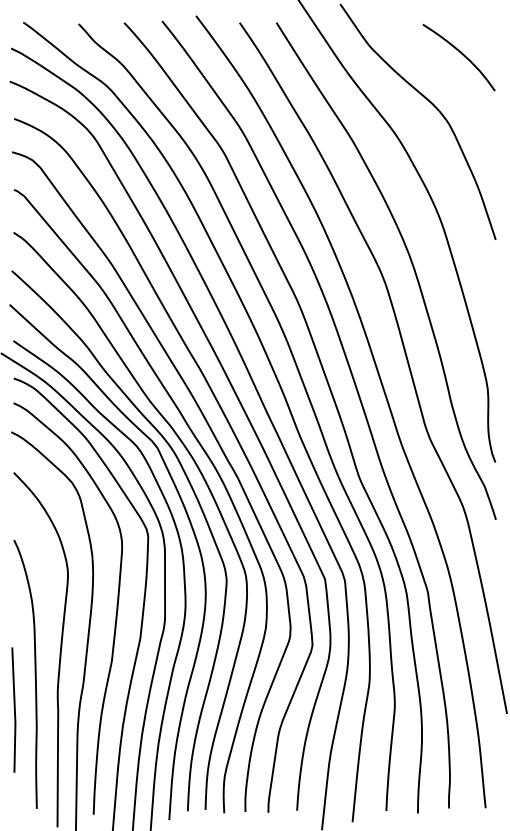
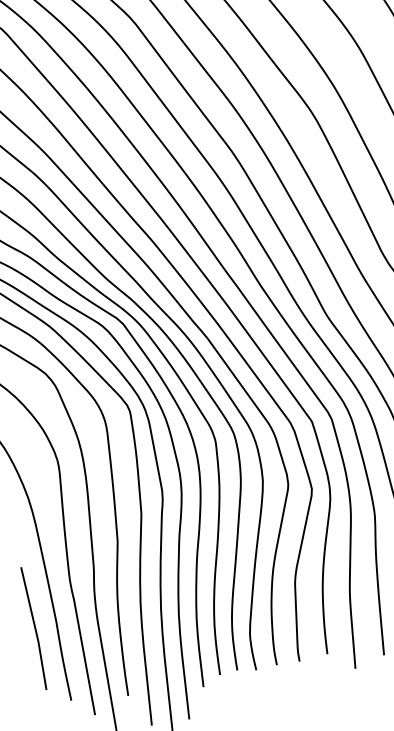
curve: (13, 708) -> (33, 627), moved

